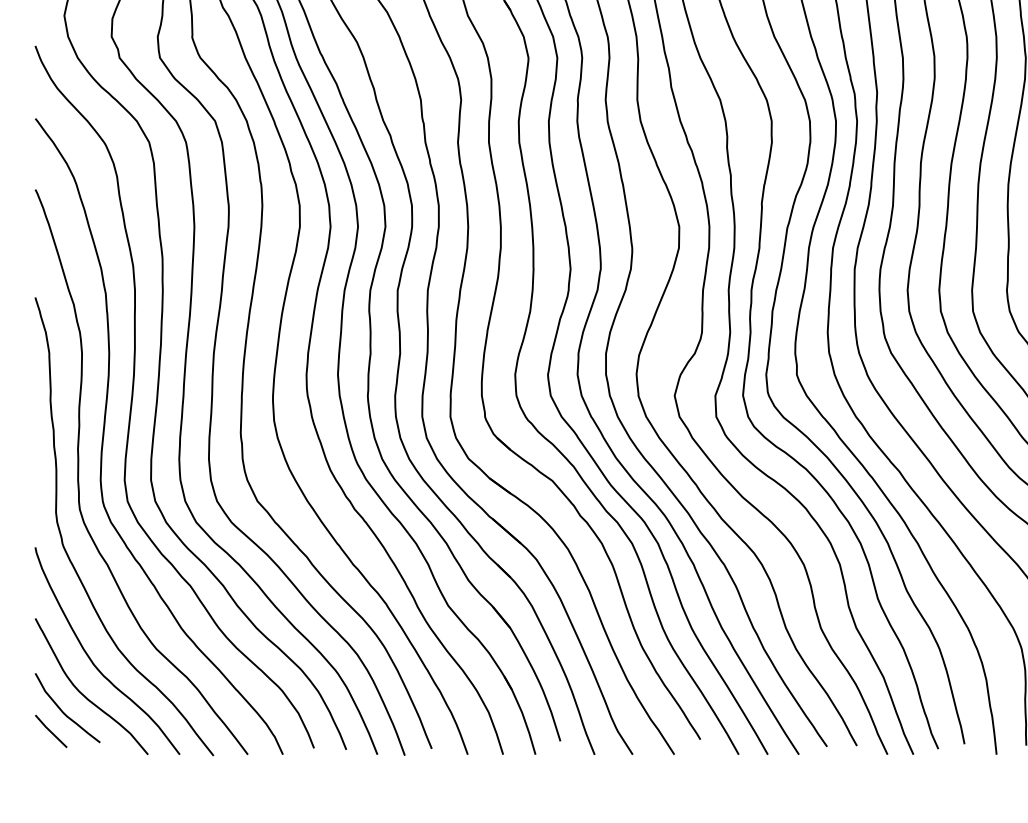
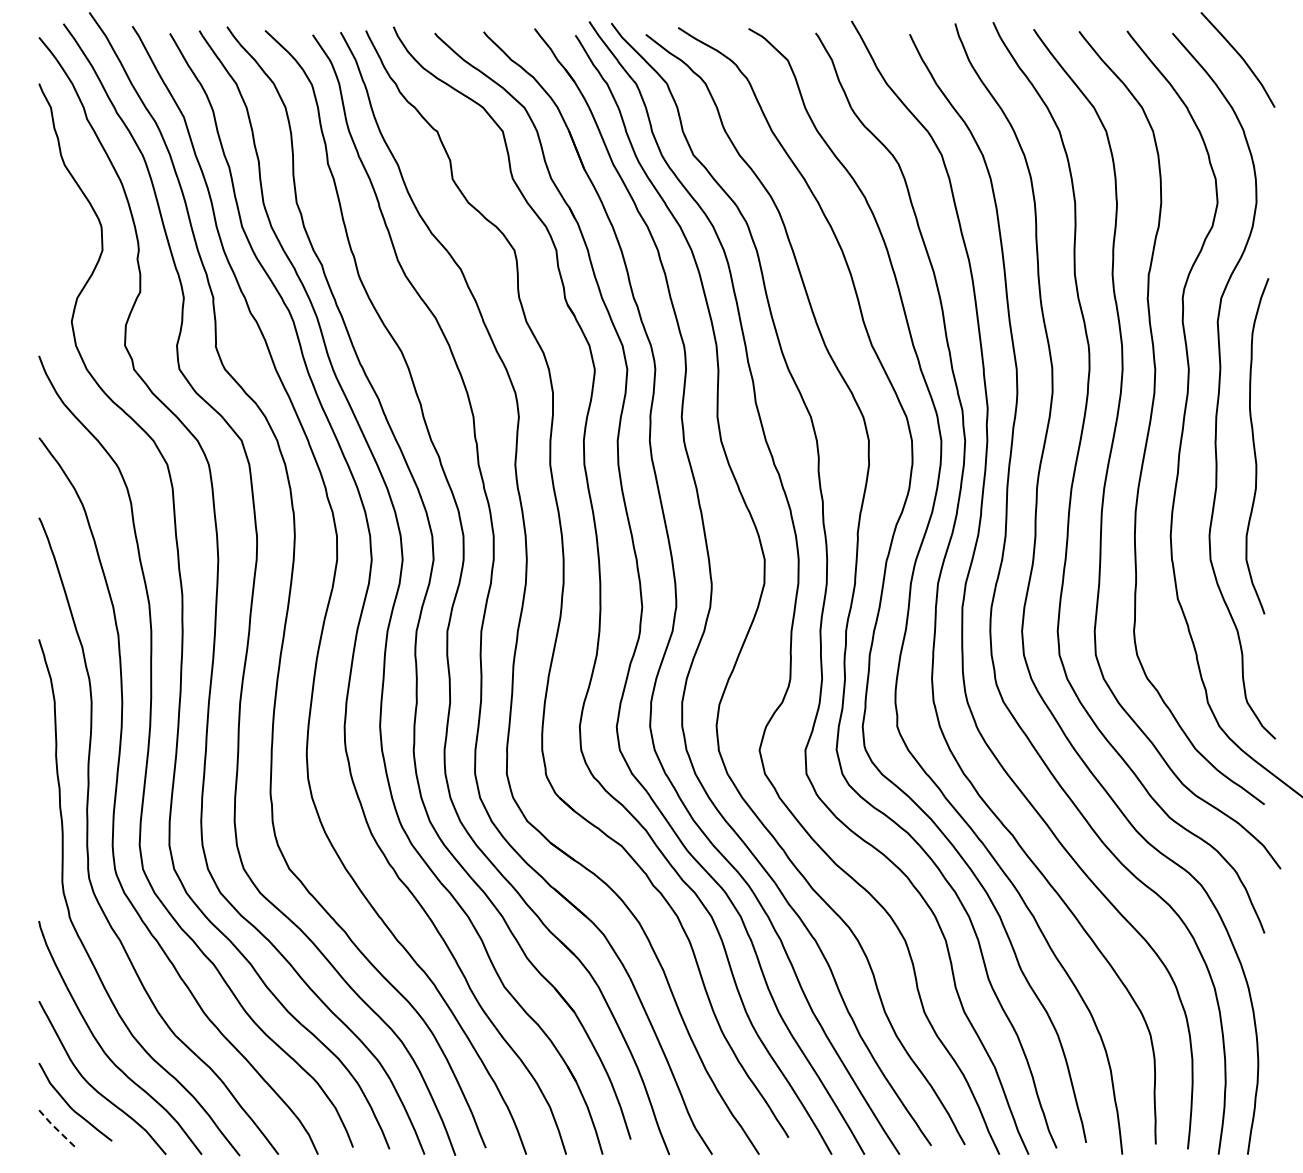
line: (49, 731) -> (55, 1128), solid -> dashed

